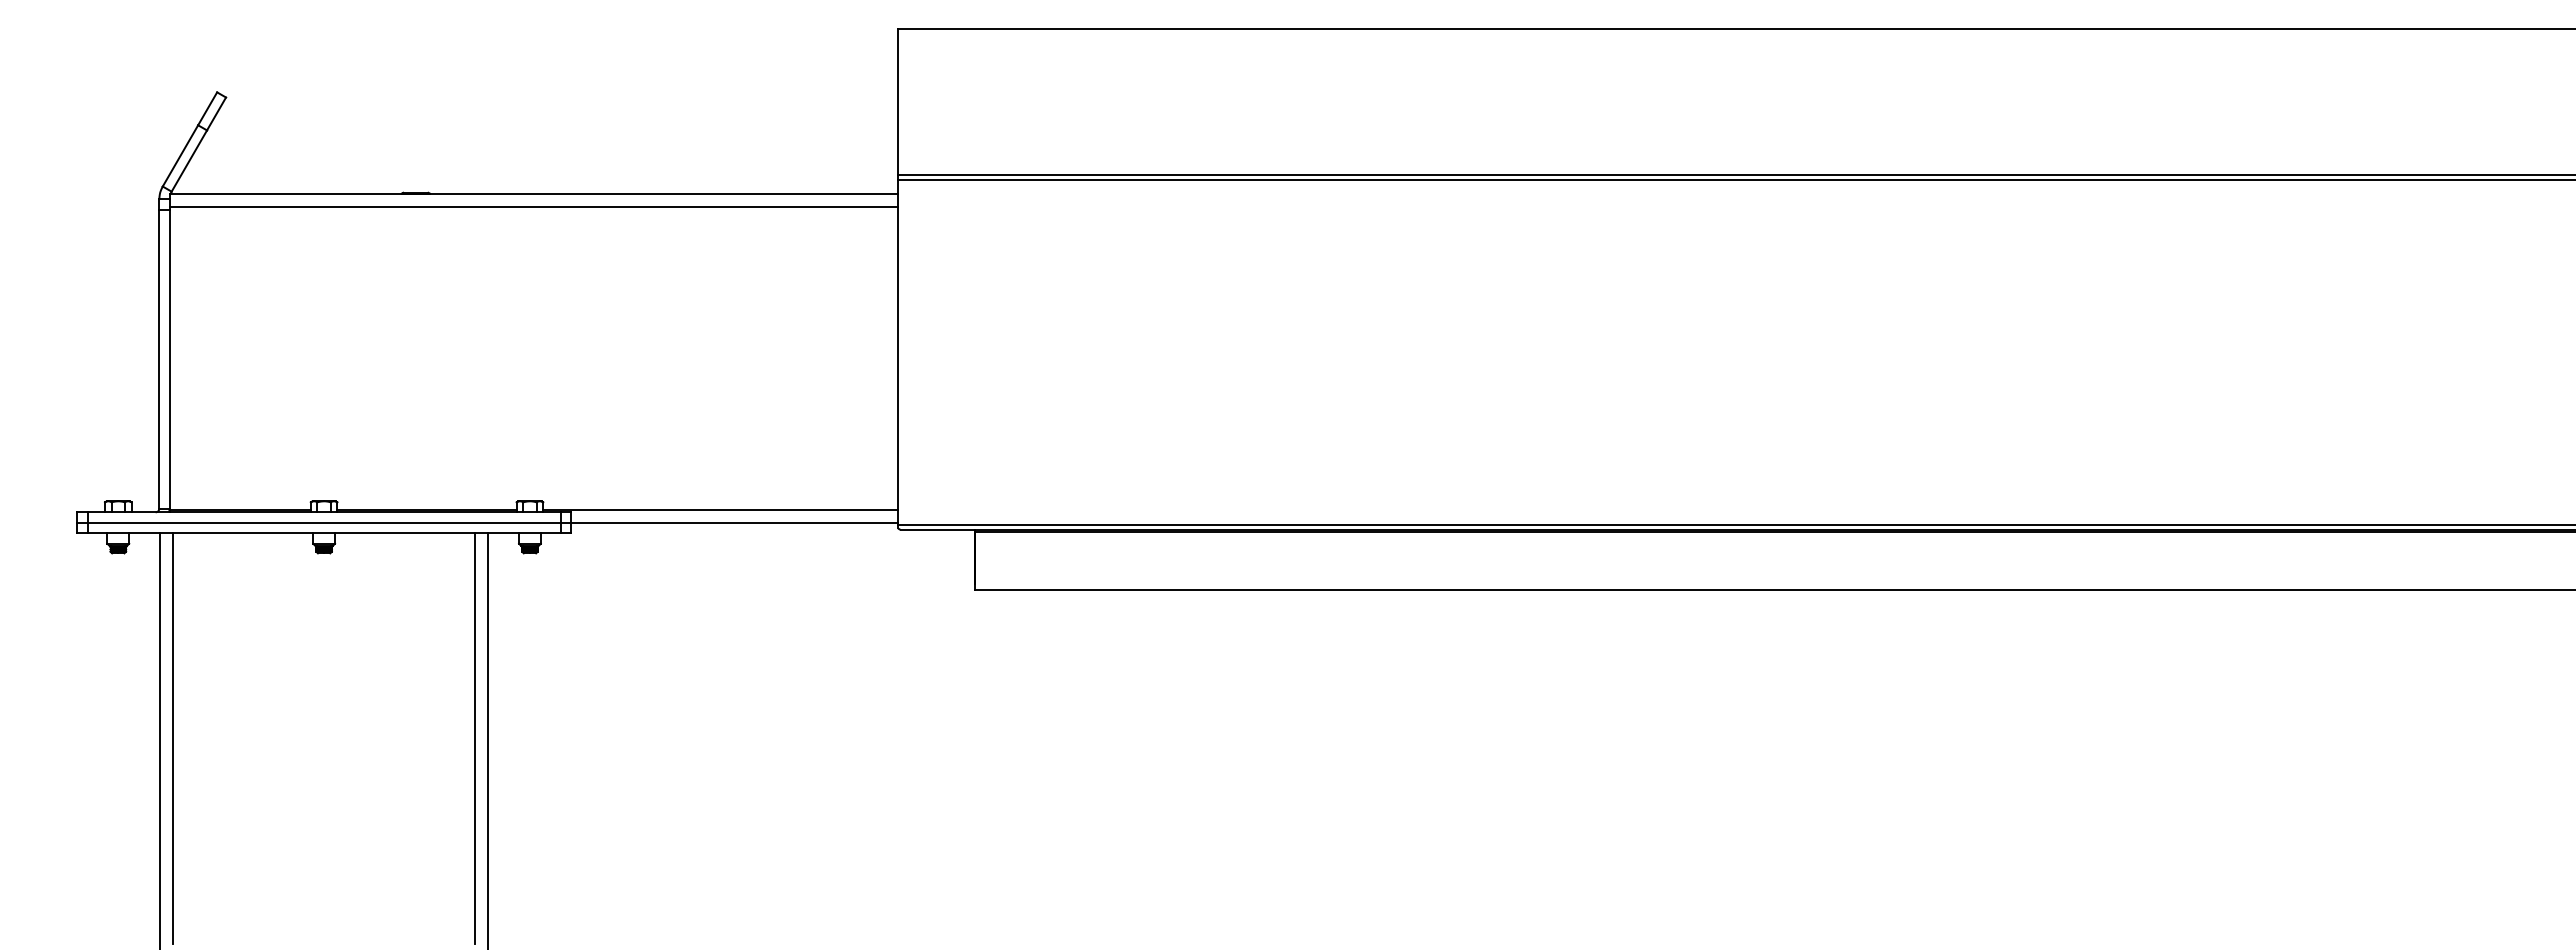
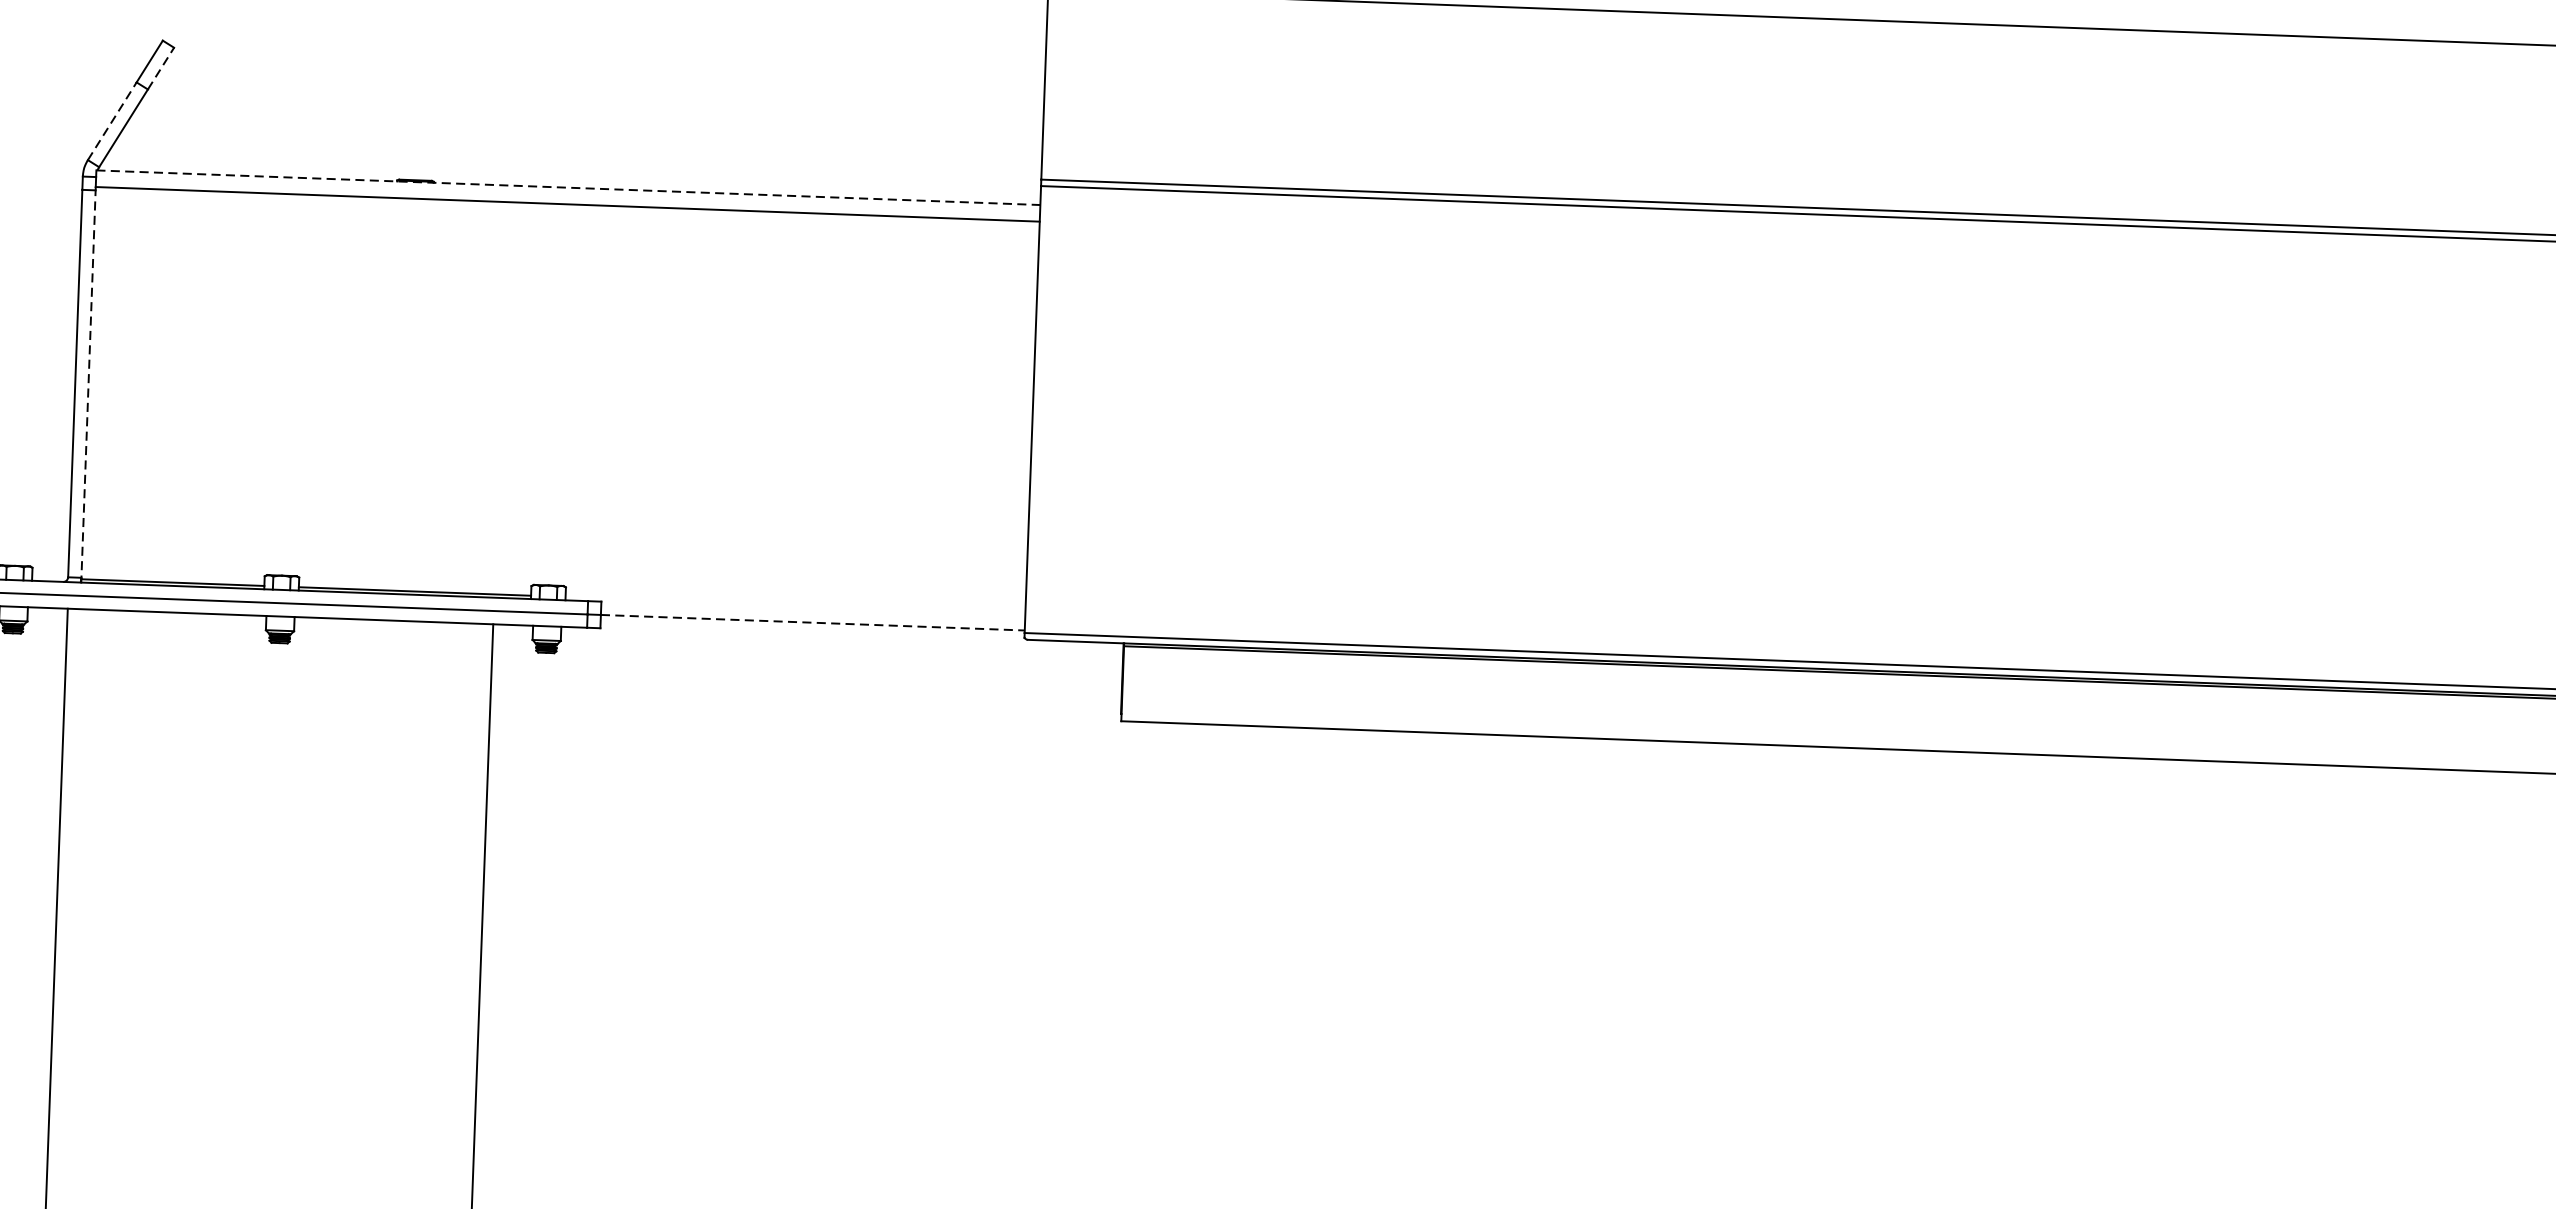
line: (216, 113) -> (160, 68), solid -> dashed
line: (180, 155) -> (112, 120), solid -> dashed
line: (534, 194) -> (569, 188), solid -> dashed
line: (169, 358) -> (88, 383), solid -> dashed
line: (720, 509) -> (795, 605), removed
line: (734, 522) -> (812, 622), solid -> dashed
line: (172, 737) -> (74, 874), removed
line: (475, 737) -> (466, 888), removed

